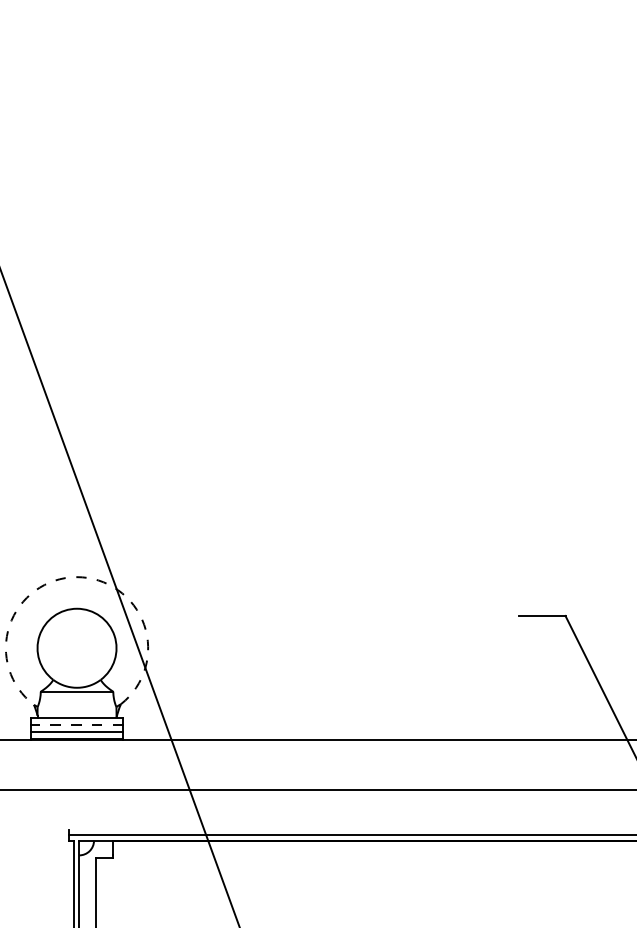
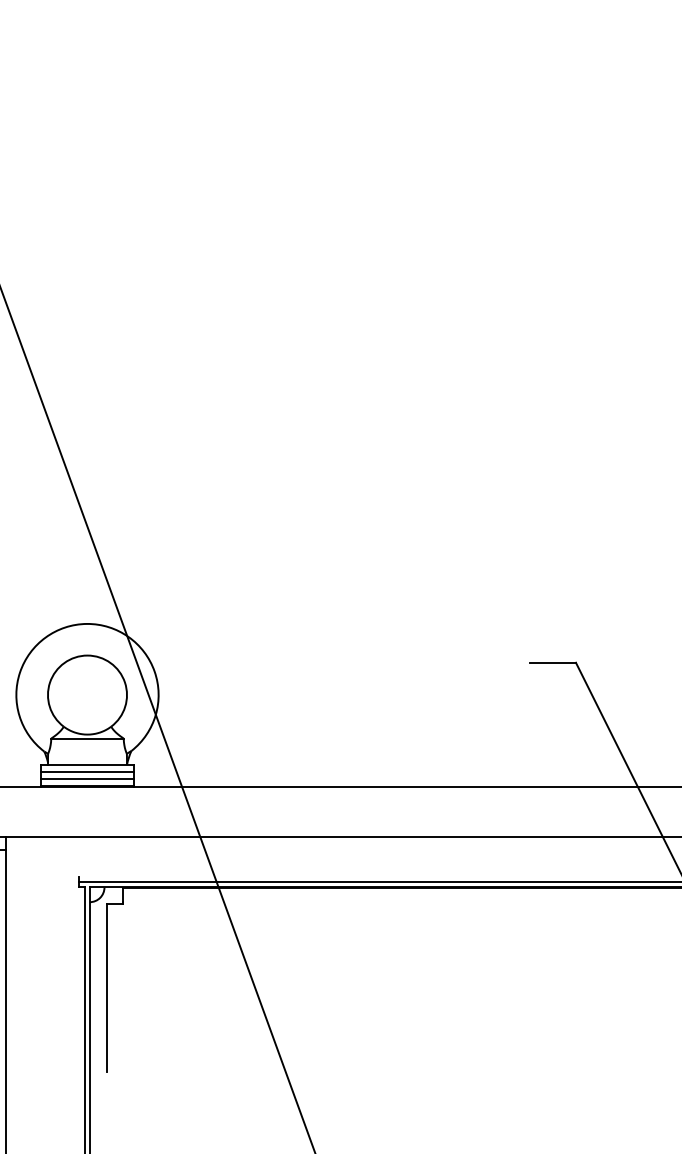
arc: (77, 576) -> (87, 623), dashed -> solid
line: (77, 724) -> (87, 771), dashed -> solid

